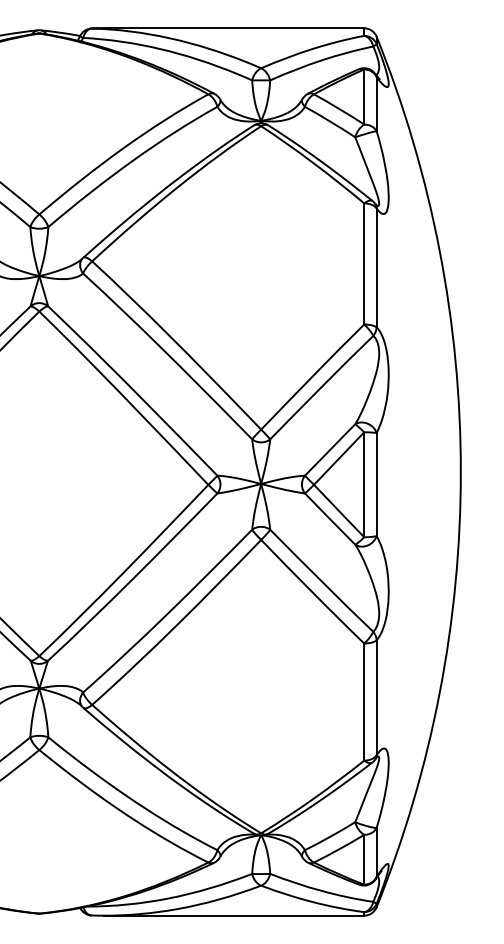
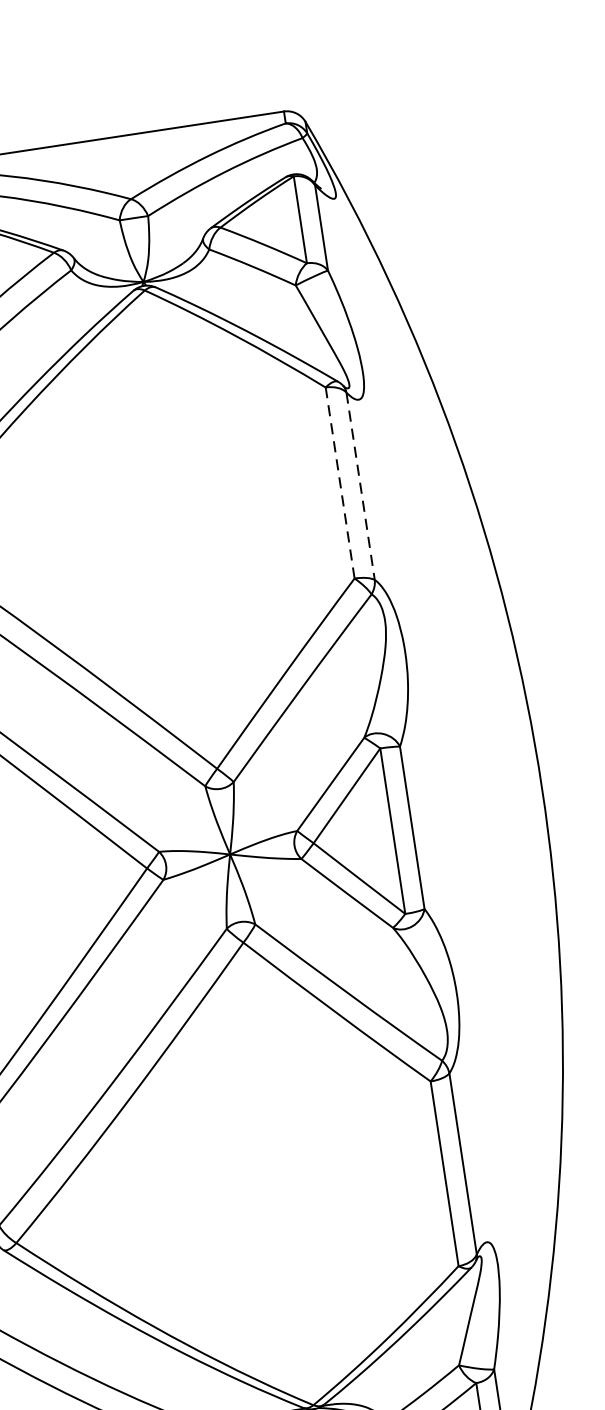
line: (364, 263) -> (340, 482), solid -> dashed
line: (376, 268) -> (360, 487), solid -> dashed

